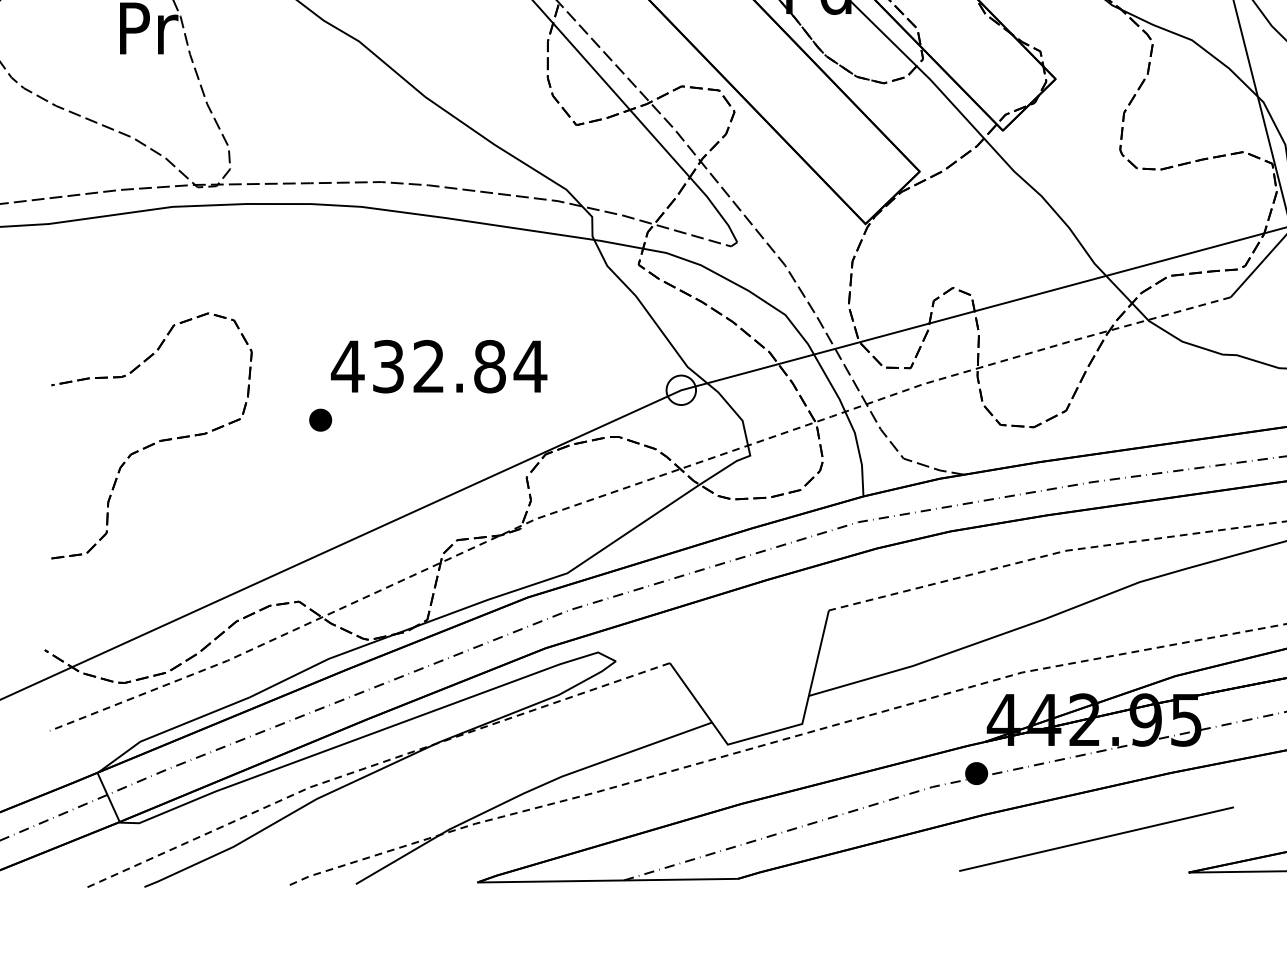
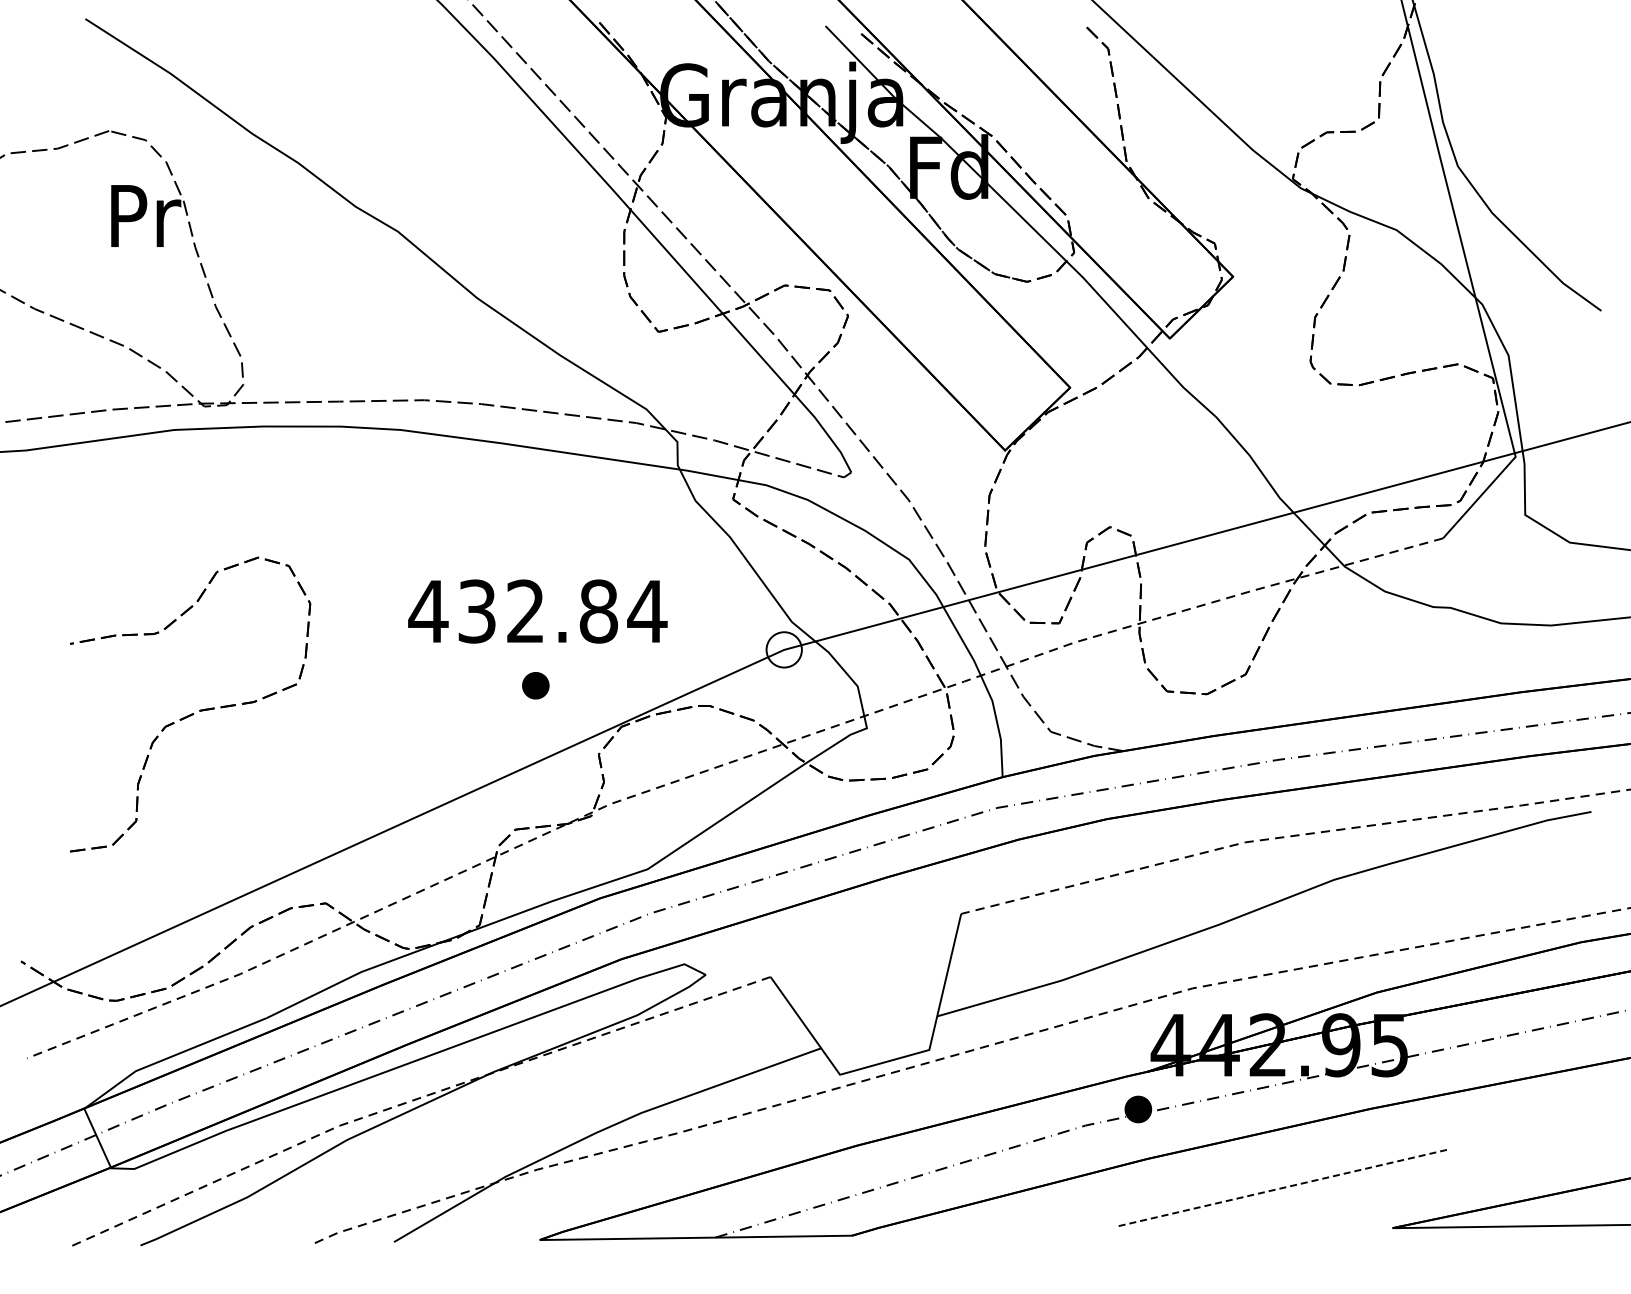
text: (438, 366) -> (537, 611), moved
part: (320, 419) -> (535, 685), moved
part: (152, 443) -> (191, 713), moved
line: (1096, 839) -> (1281, 1188), solid -> dashed

